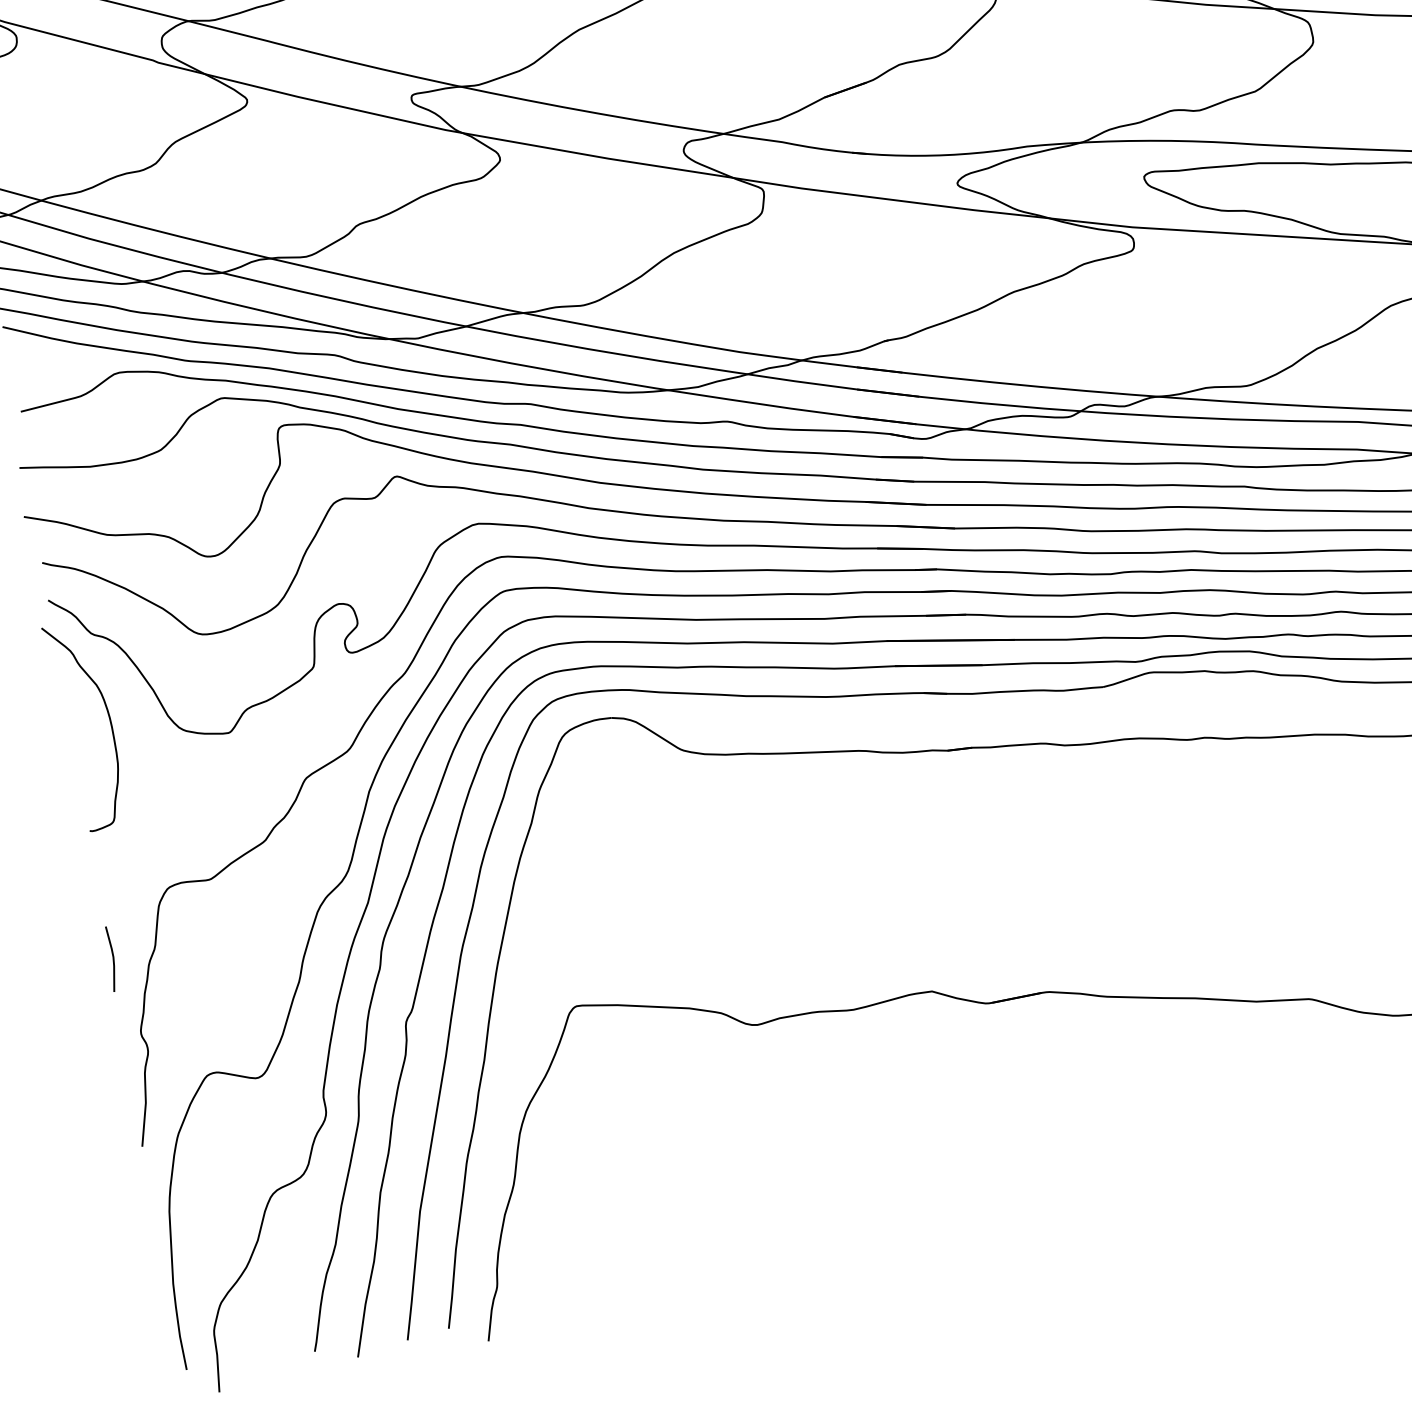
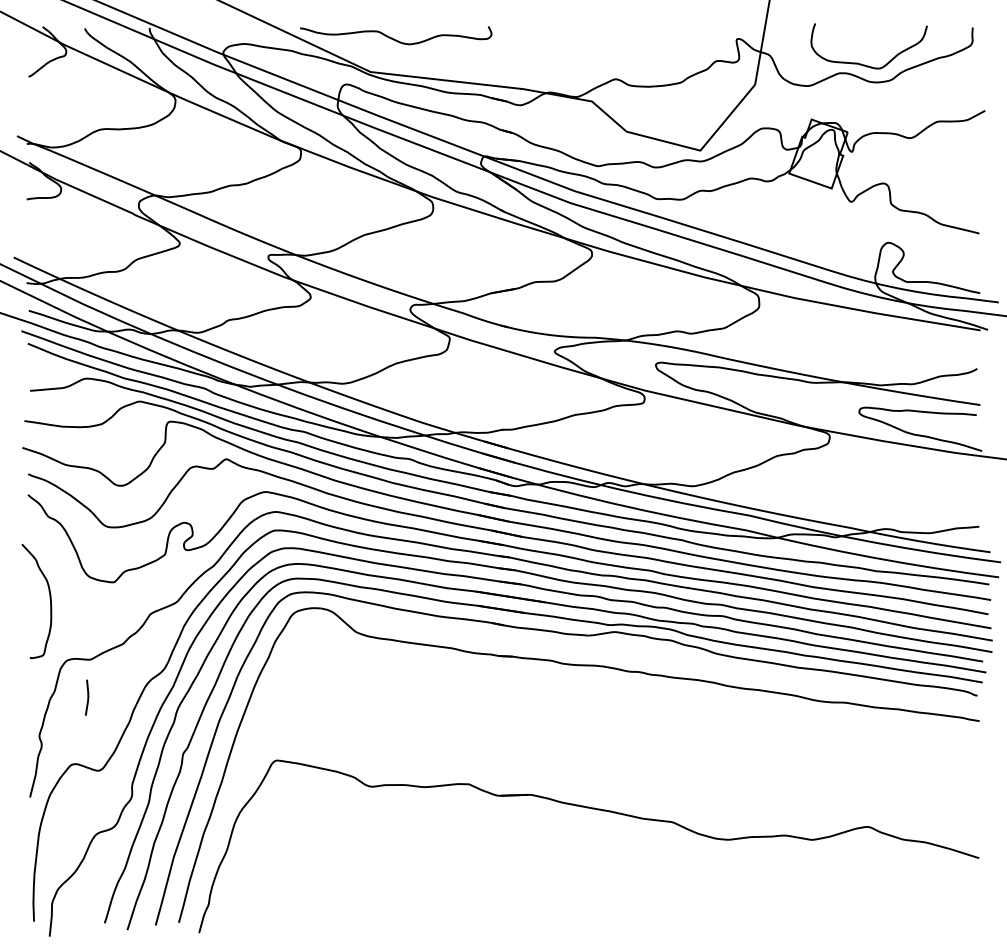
curve: (107, 717) -> (49, 598), moved
line: (112, 958) -> (87, 697), moved

